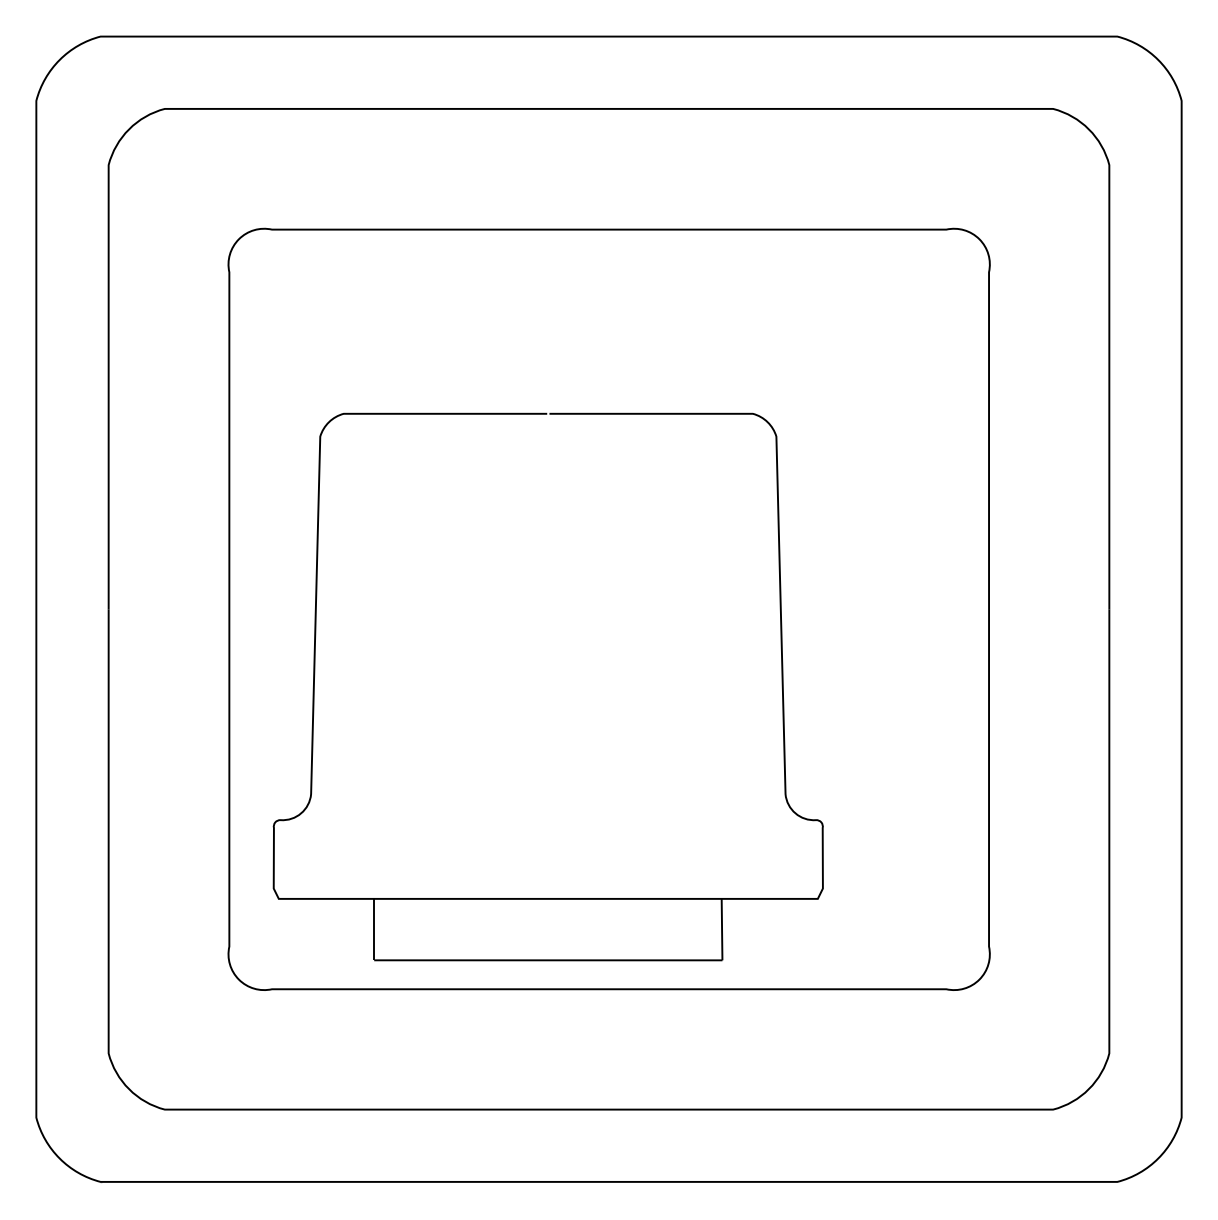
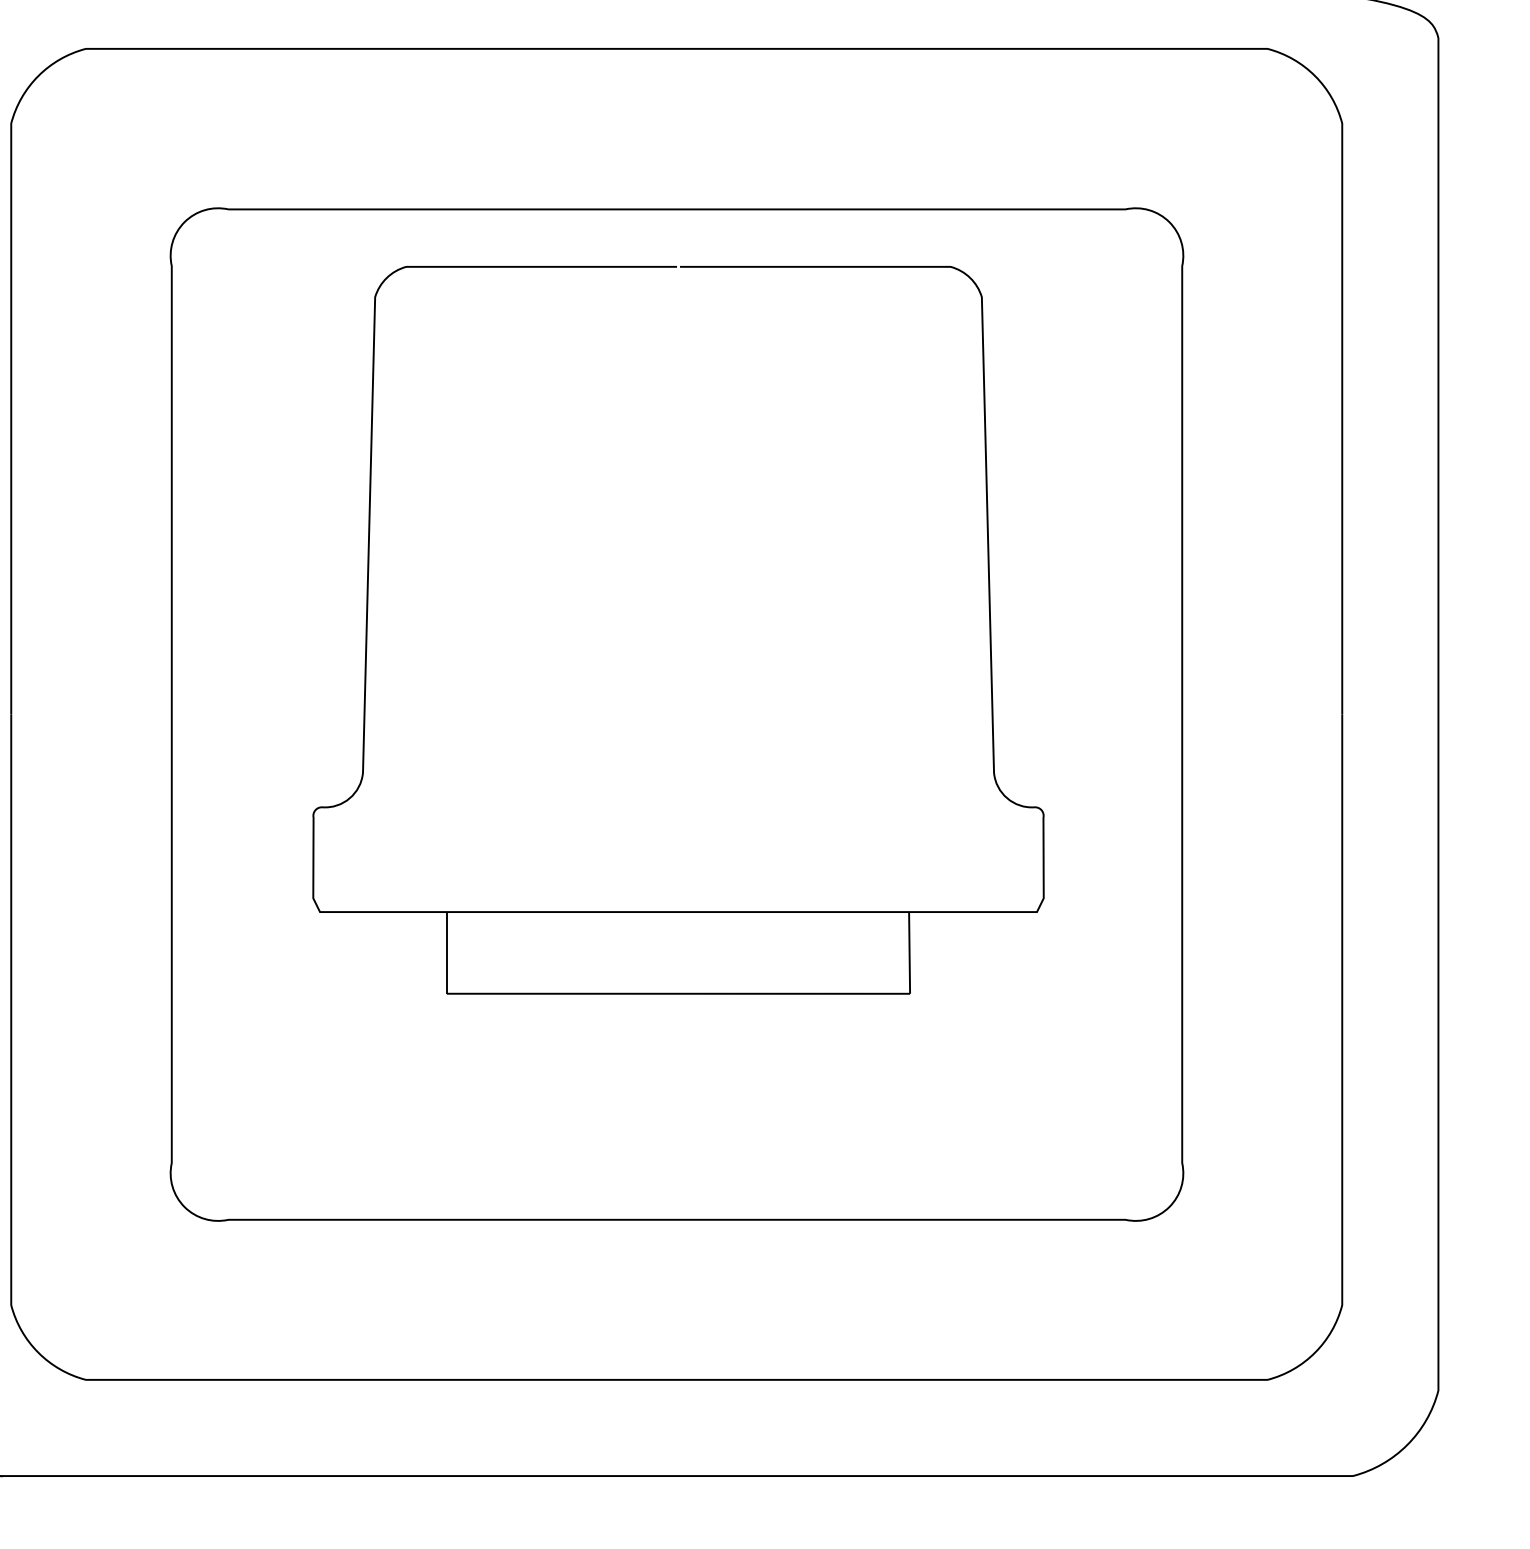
part: (547, 898) -> (677, 911), moved

